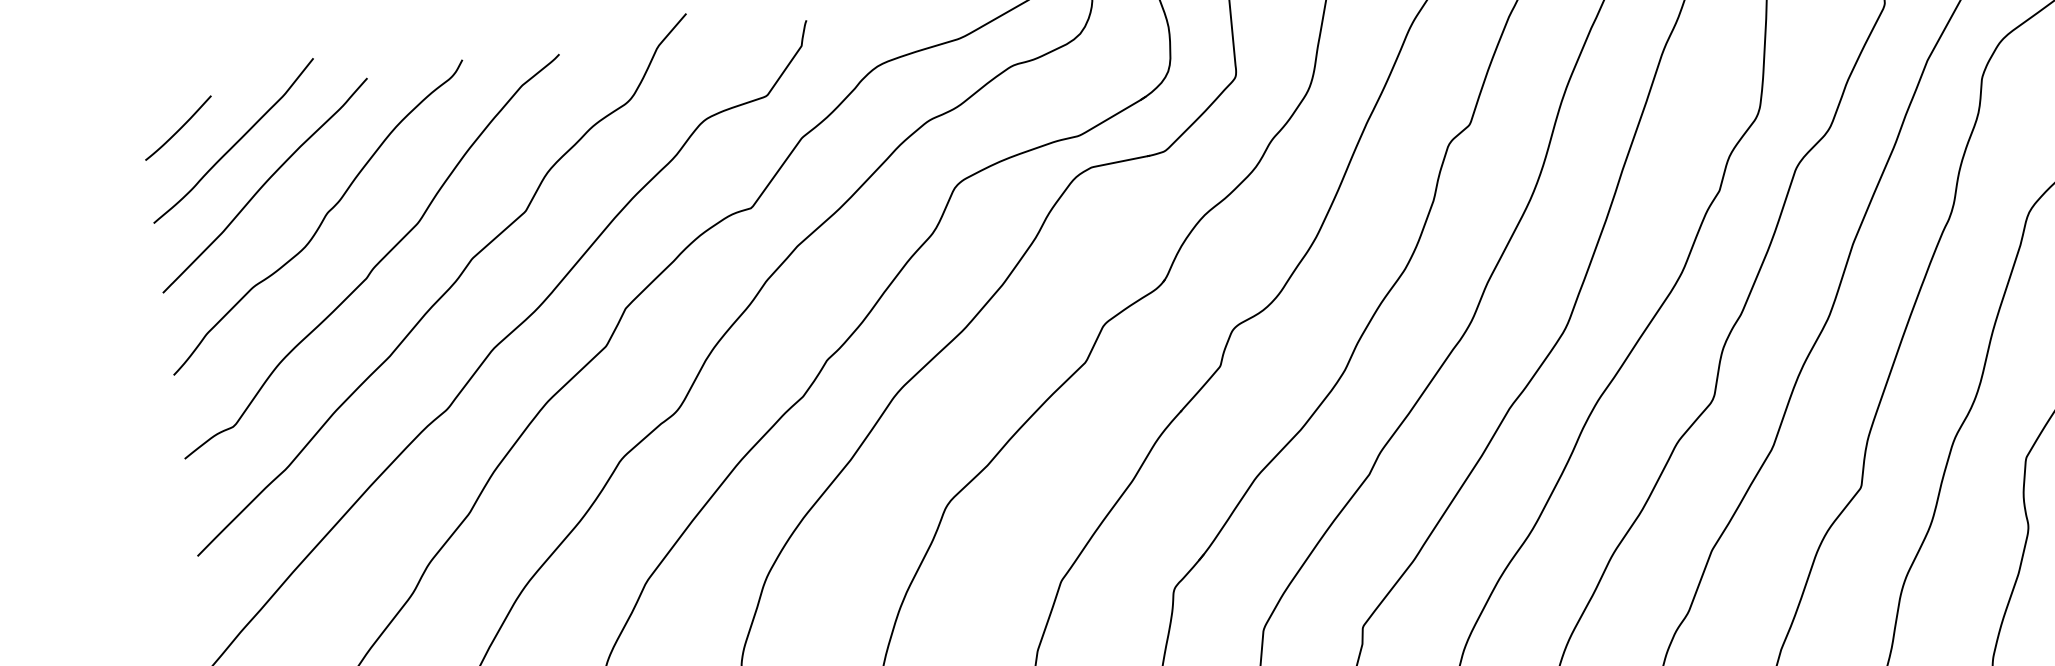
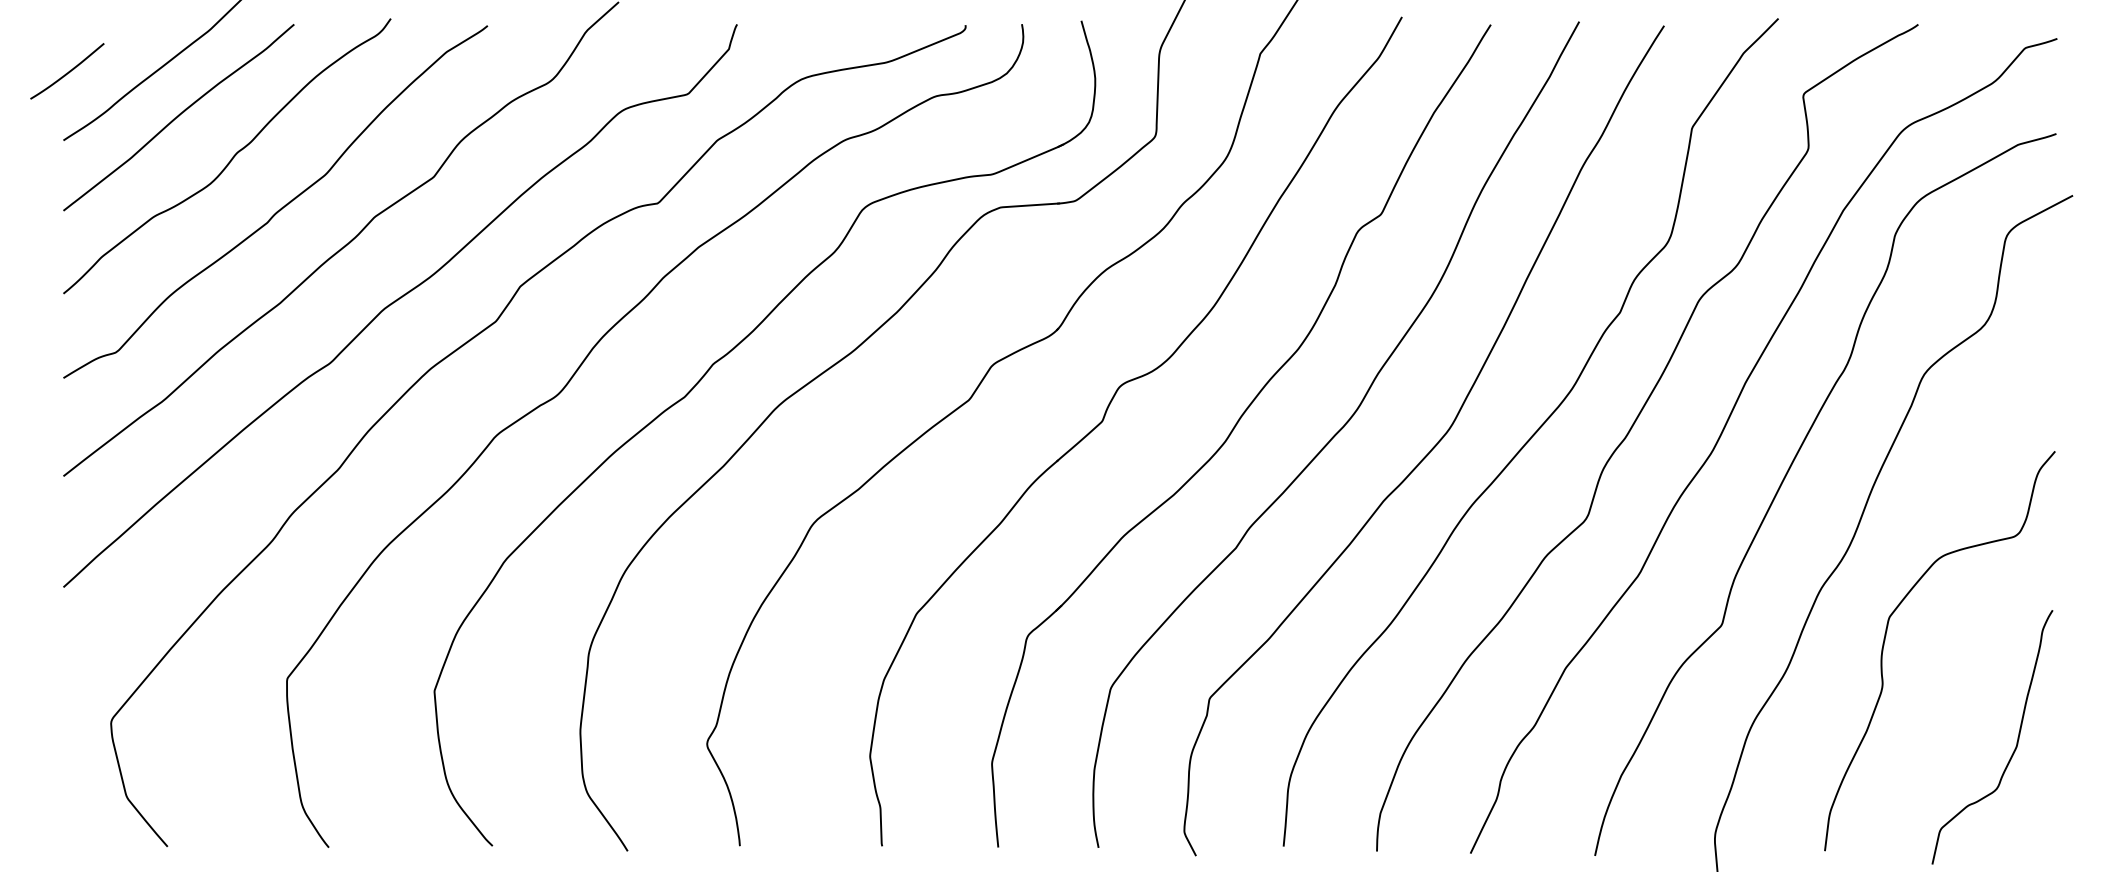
curve: (179, 128) -> (68, 71), moved

